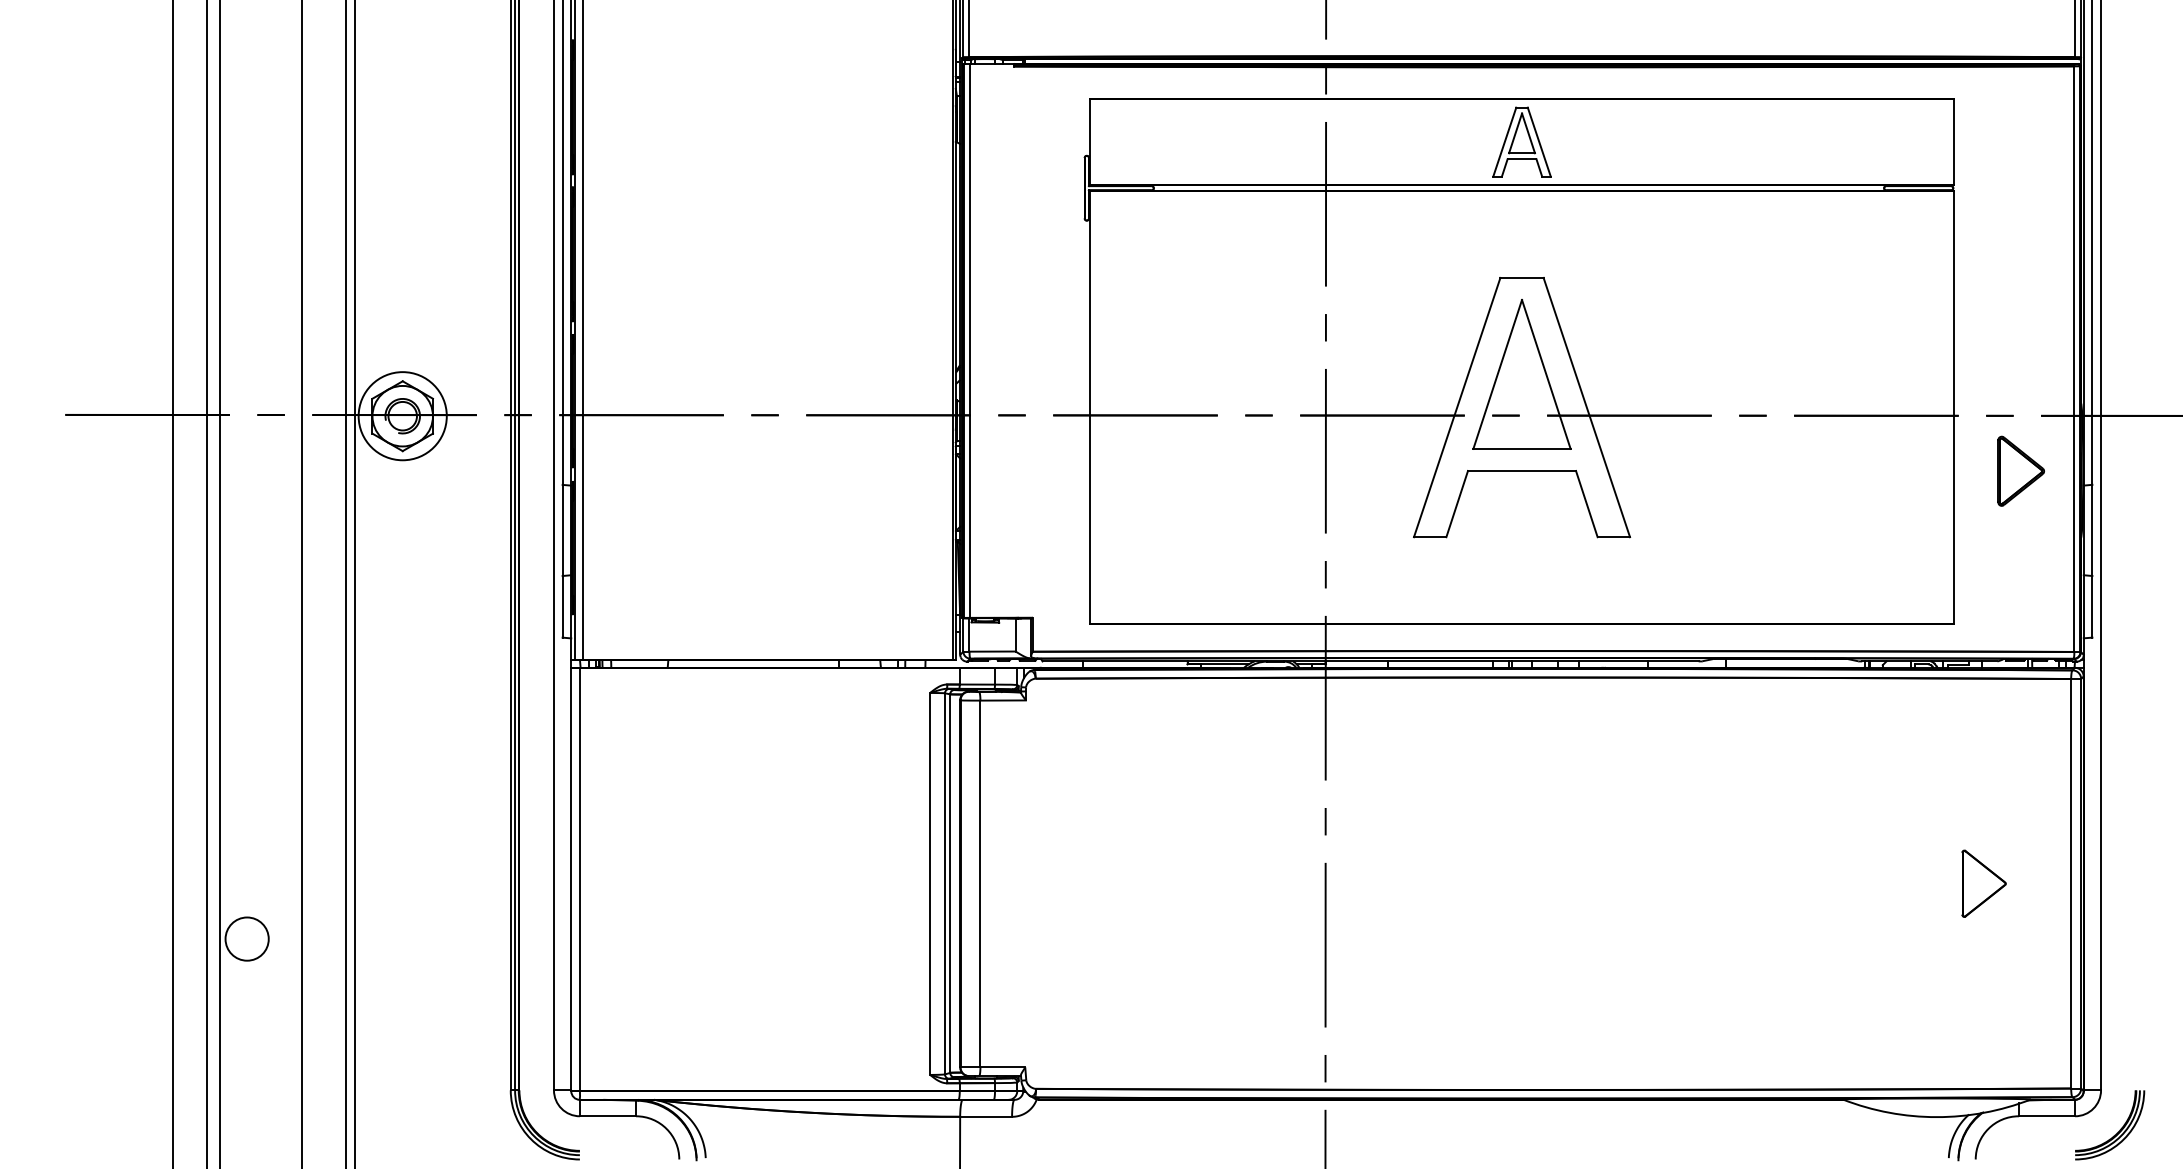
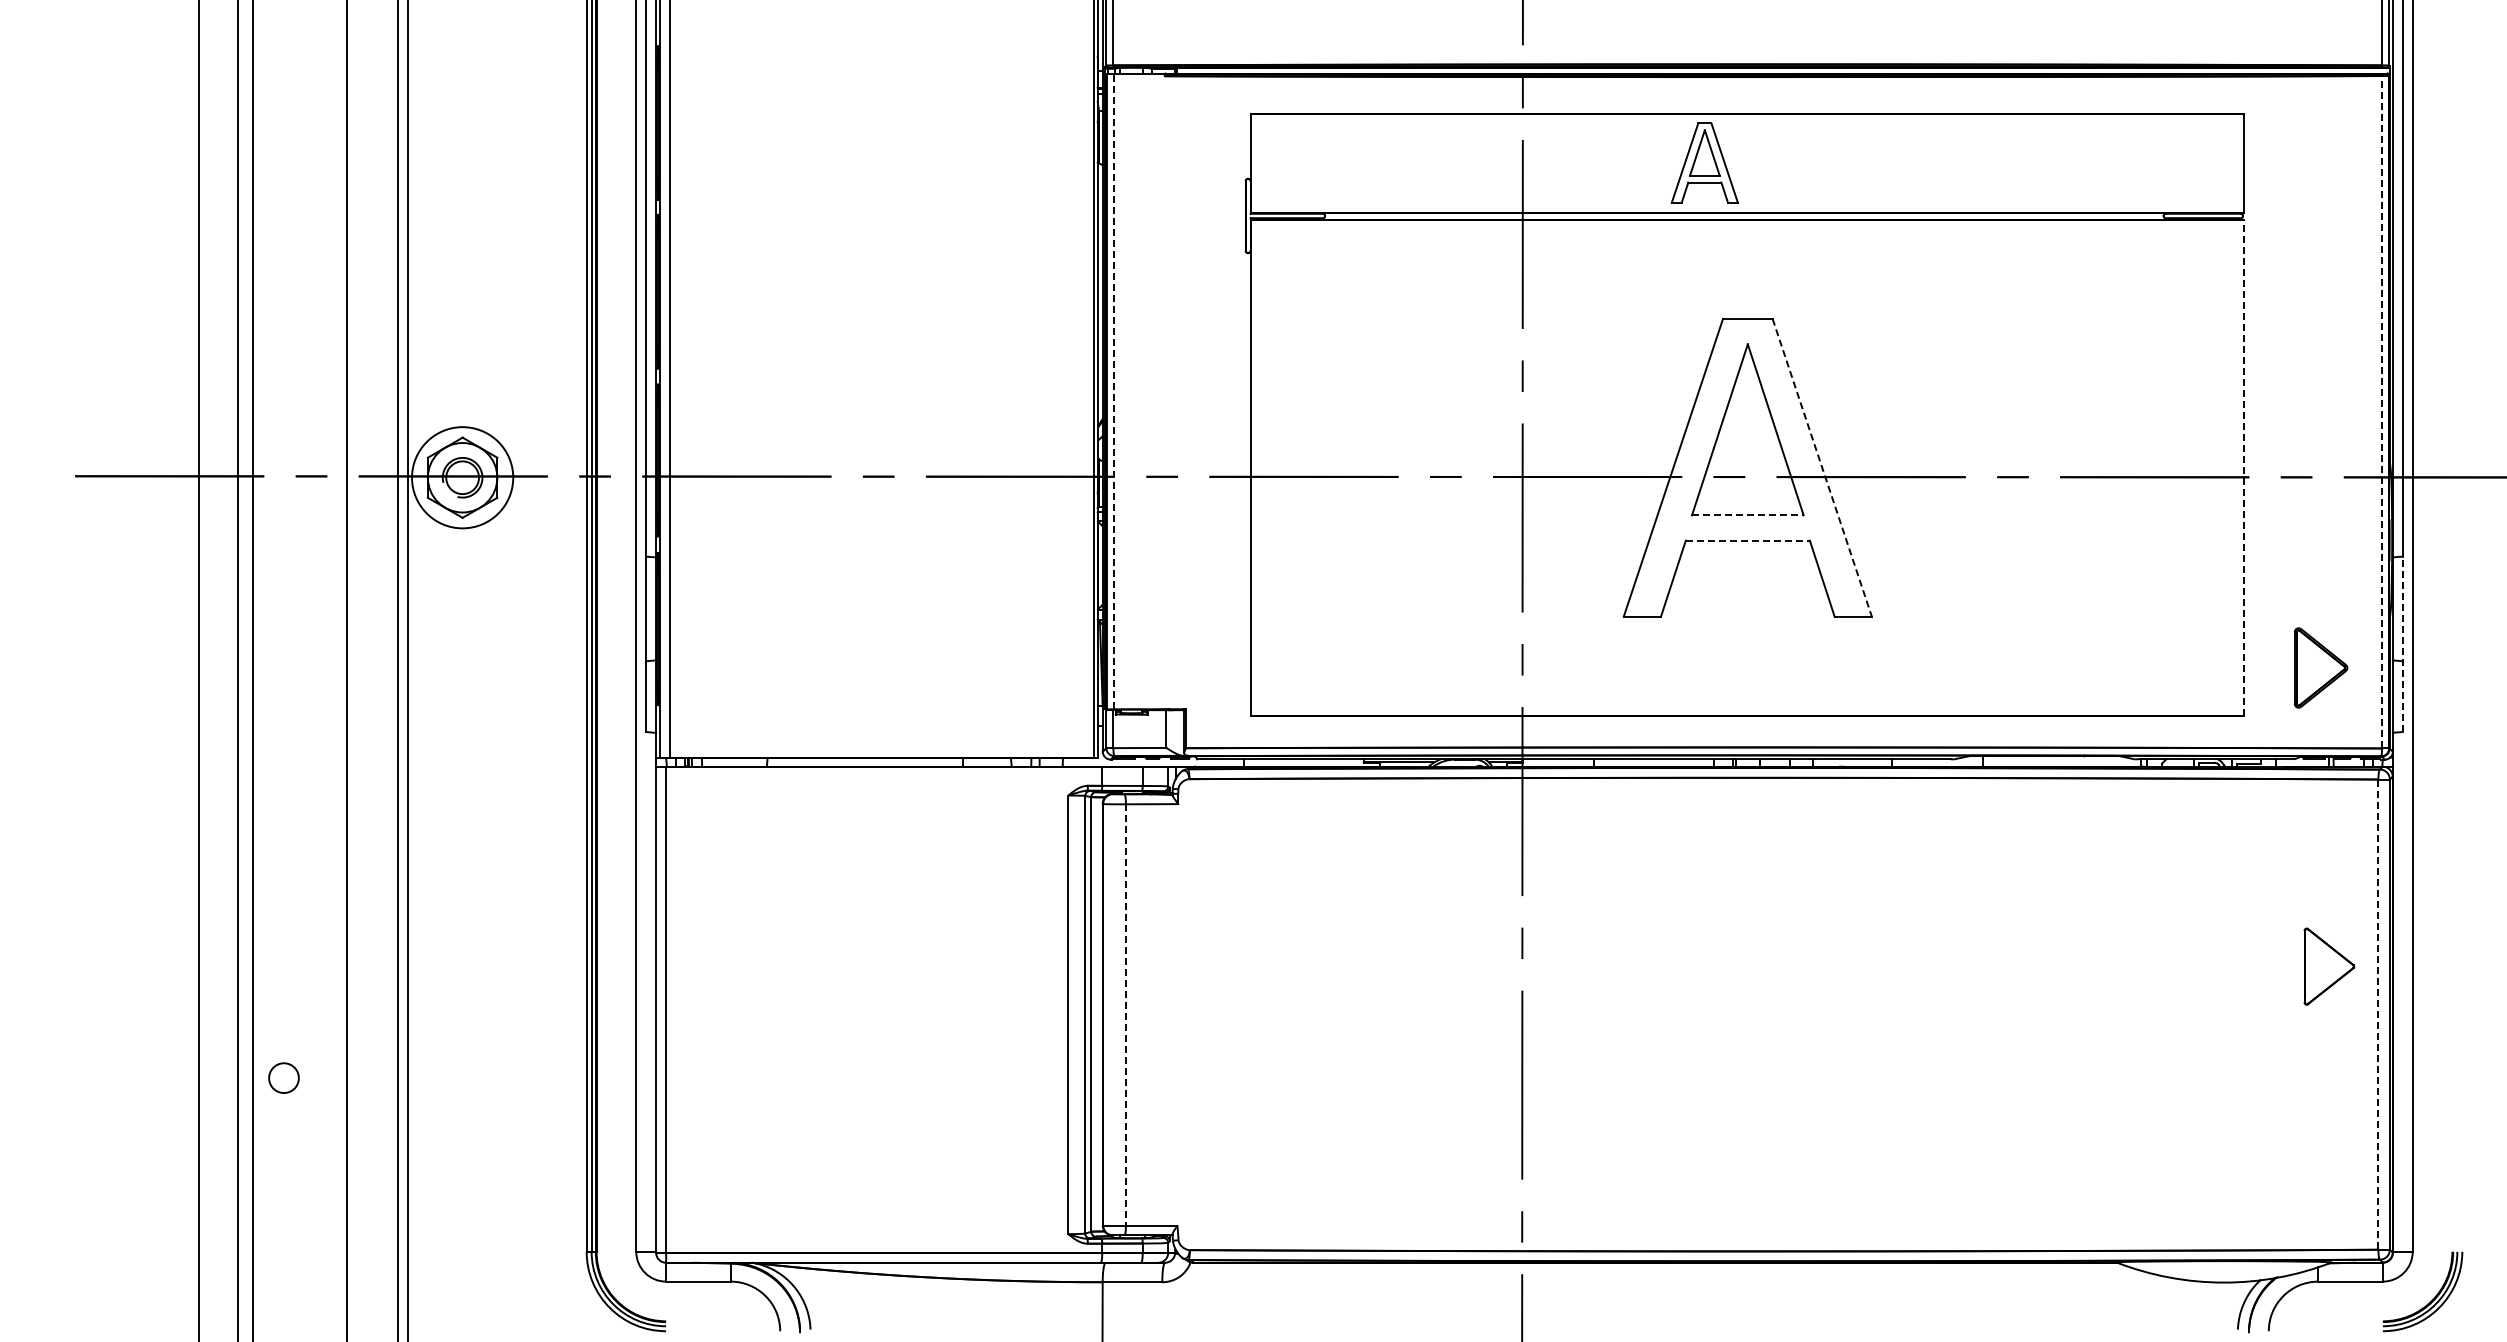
part: (1521, 141) -> (1704, 162), moved
line: (969, 341) -> (1113, 391), solid -> dashed
line: (2074, 358) -> (2382, 411), solid -> dashed
line: (1587, 407) -> (1822, 467), solid -> dashed
line: (1954, 407) -> (2244, 467), solid -> dashed
line: (1521, 449) -> (1747, 515), solid -> dashed
line: (1522, 470) -> (1748, 540), solid -> dashed
part: (2021, 470) -> (2321, 667), moved
line: (2092, 561) -> (2402, 644), solid -> dashed
line: (980, 883) -> (1125, 1014), solid -> dashed
part: (1984, 883) -> (2329, 966), moved
line: (2071, 884) -> (2378, 1015), solid -> dashed
circle: (246, 938) -> (283, 1077), size x0.6

